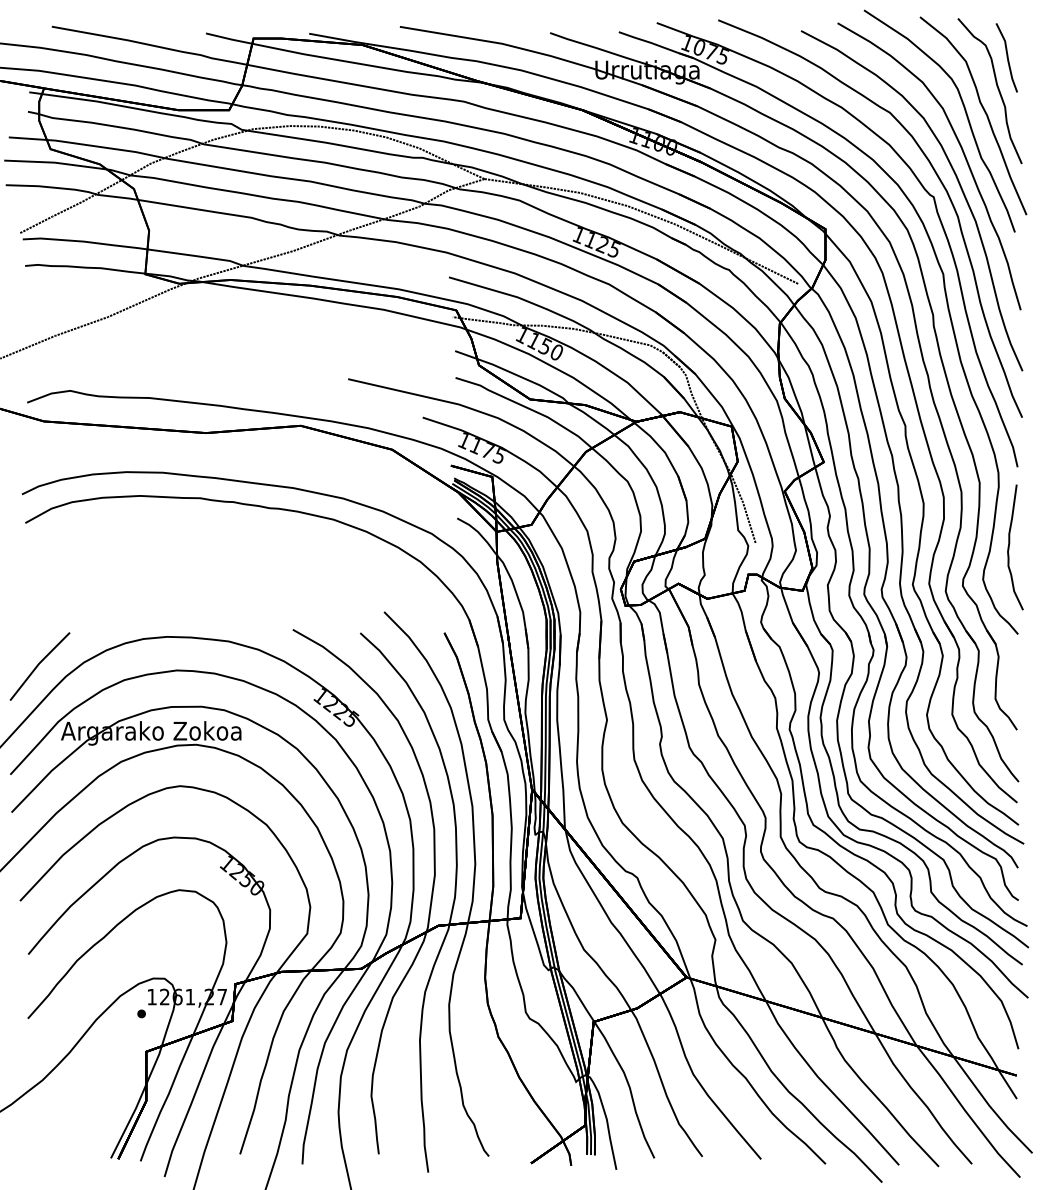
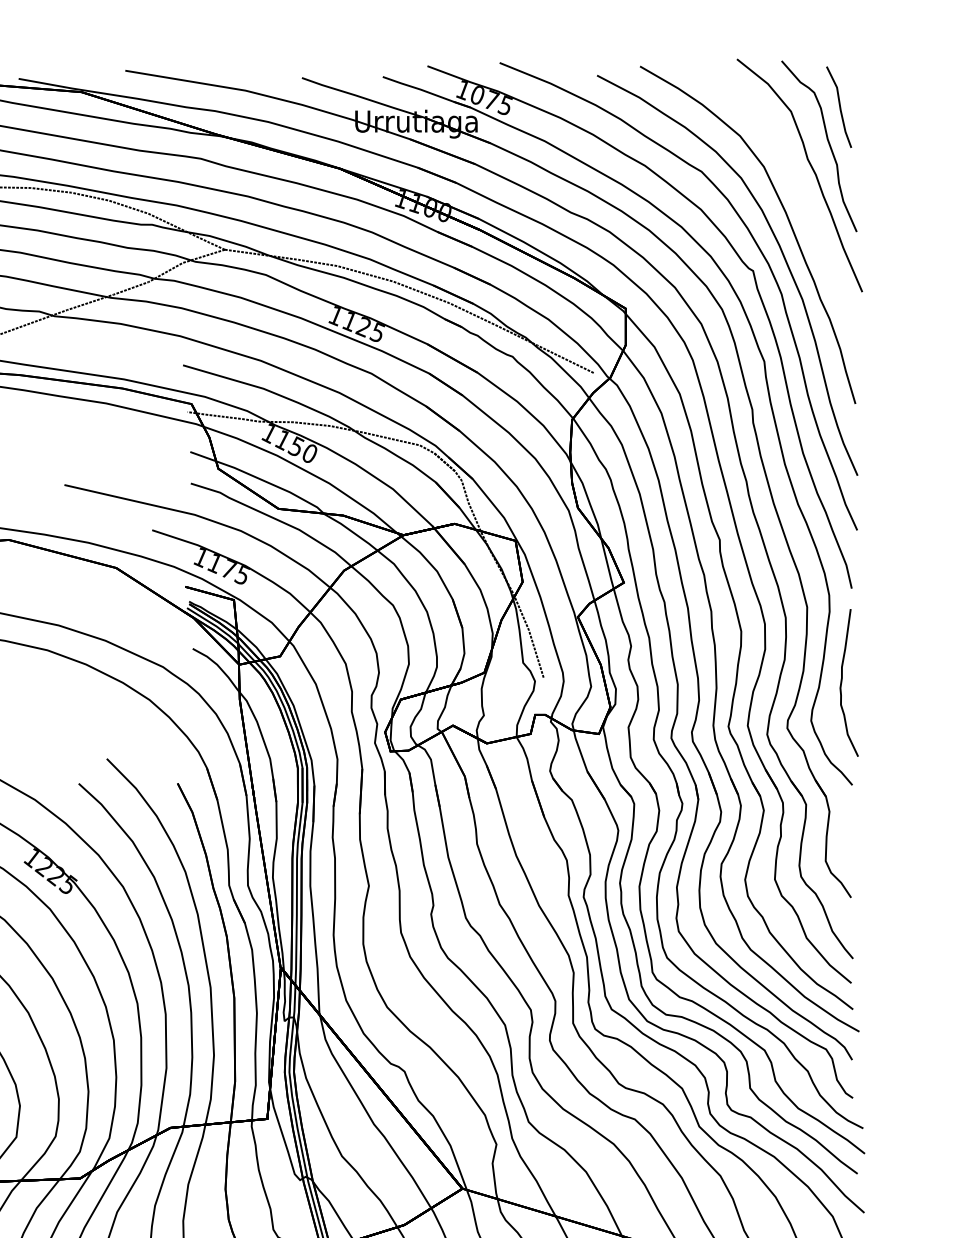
part: (964, 111) -> (789, 170), removed

